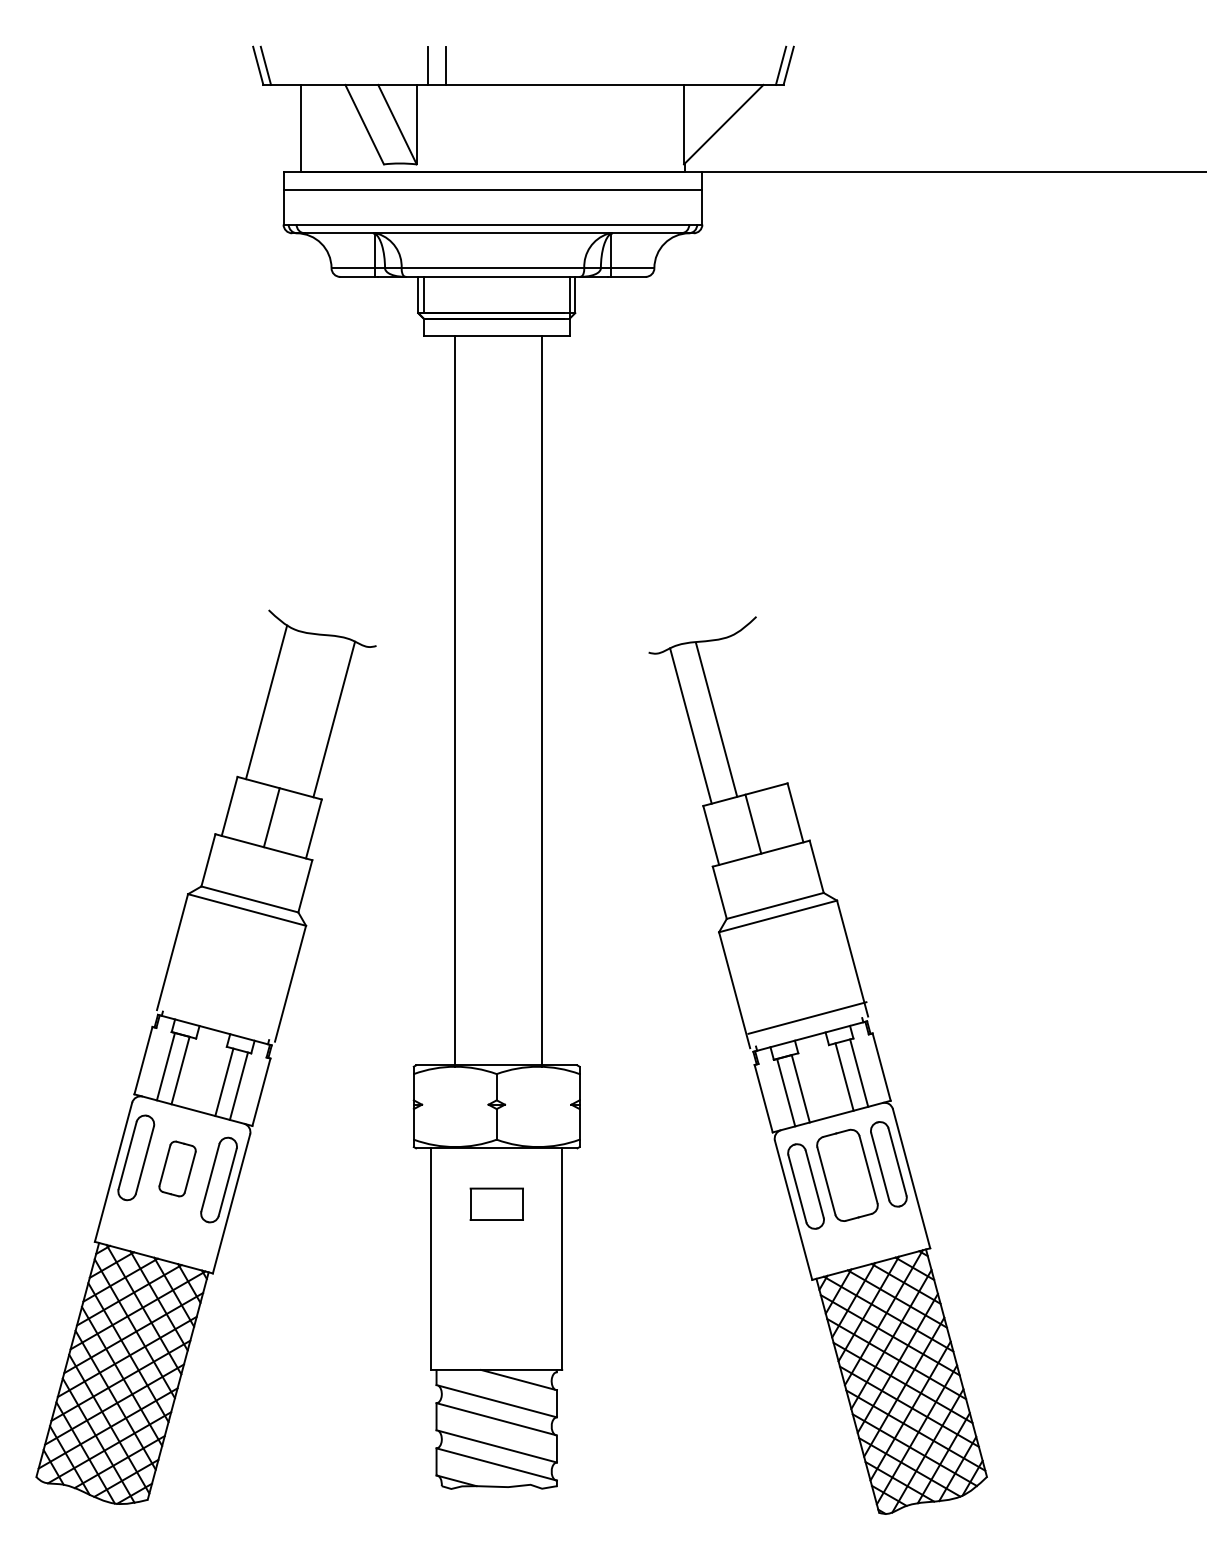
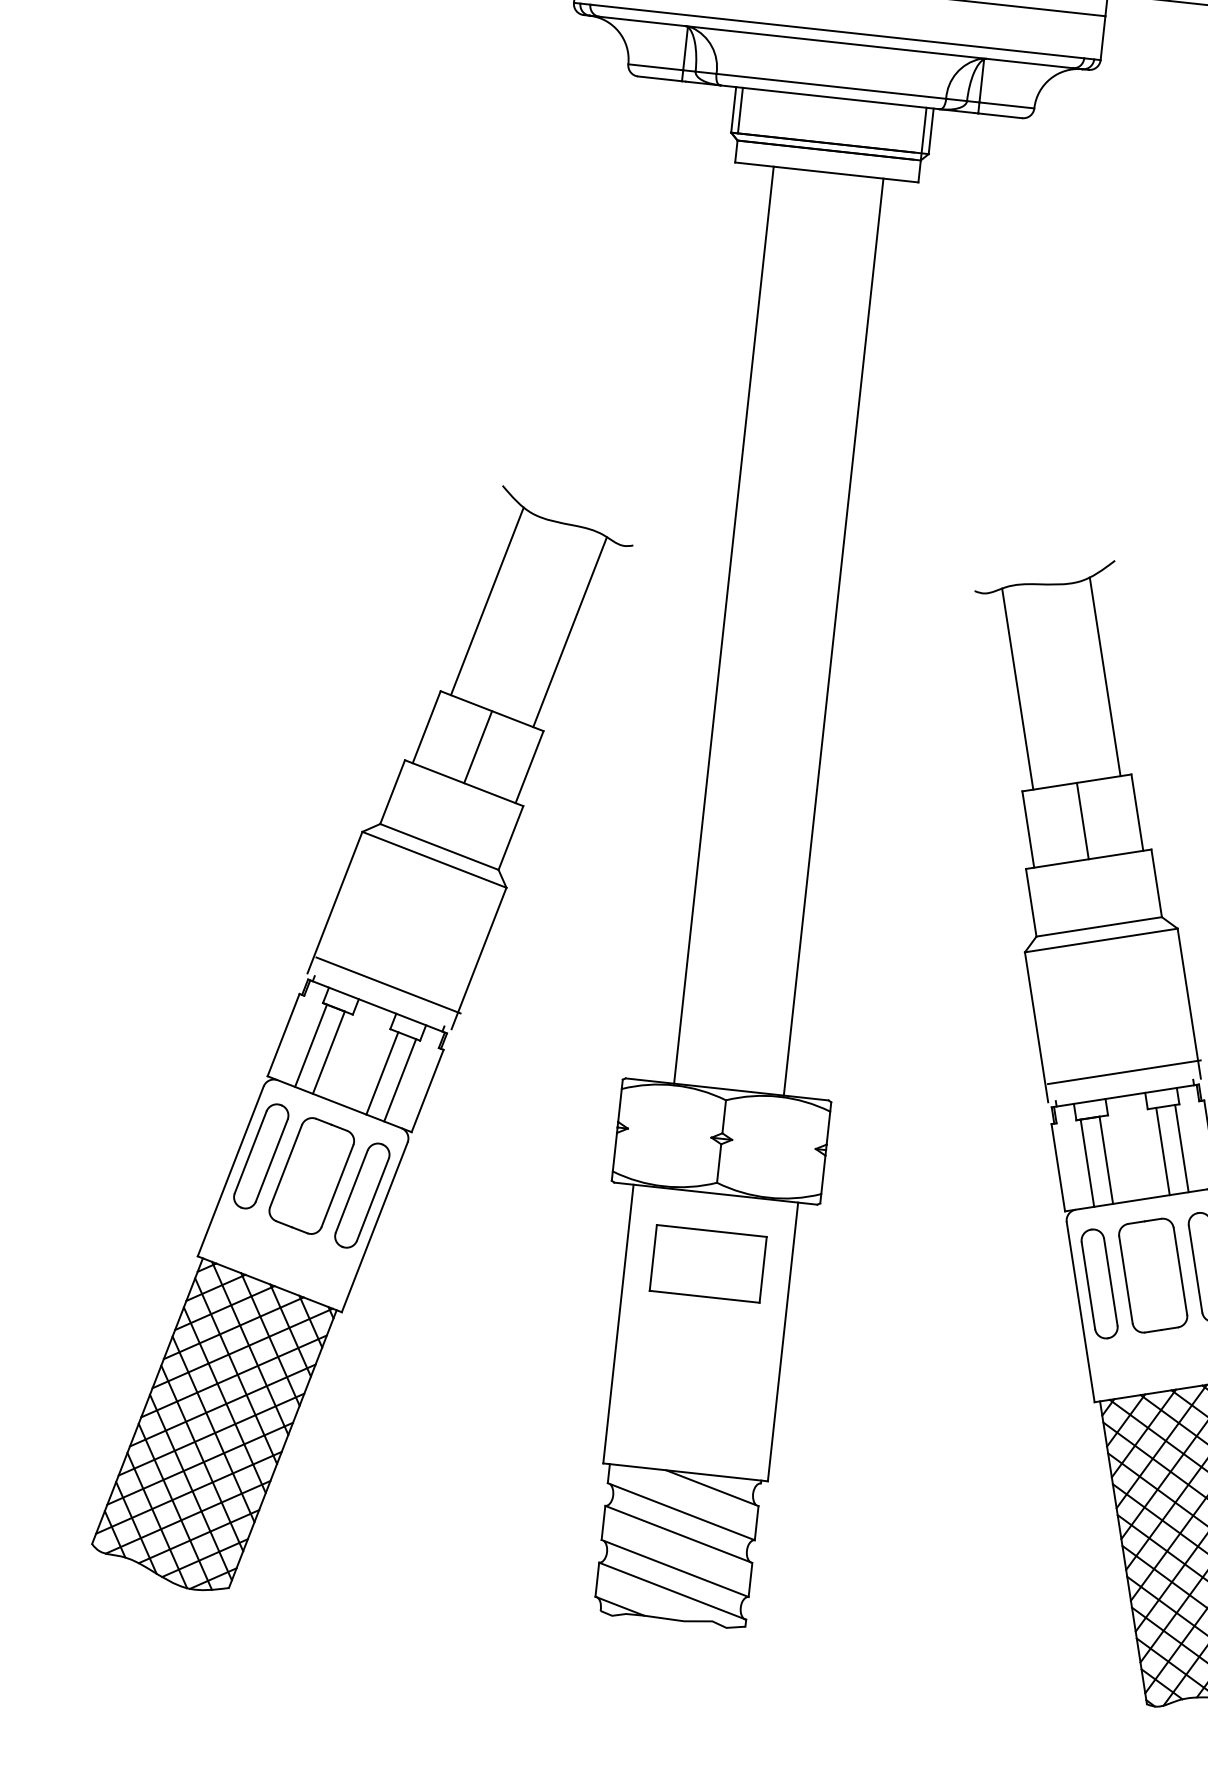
line: (716, 719) -> (1105, 676), moved
line: (221, 1012) -> (388, 985), added
part: (177, 1168) -> (311, 1175), size x1.67
part: (496, 1204) -> (707, 1264), size x1.67

